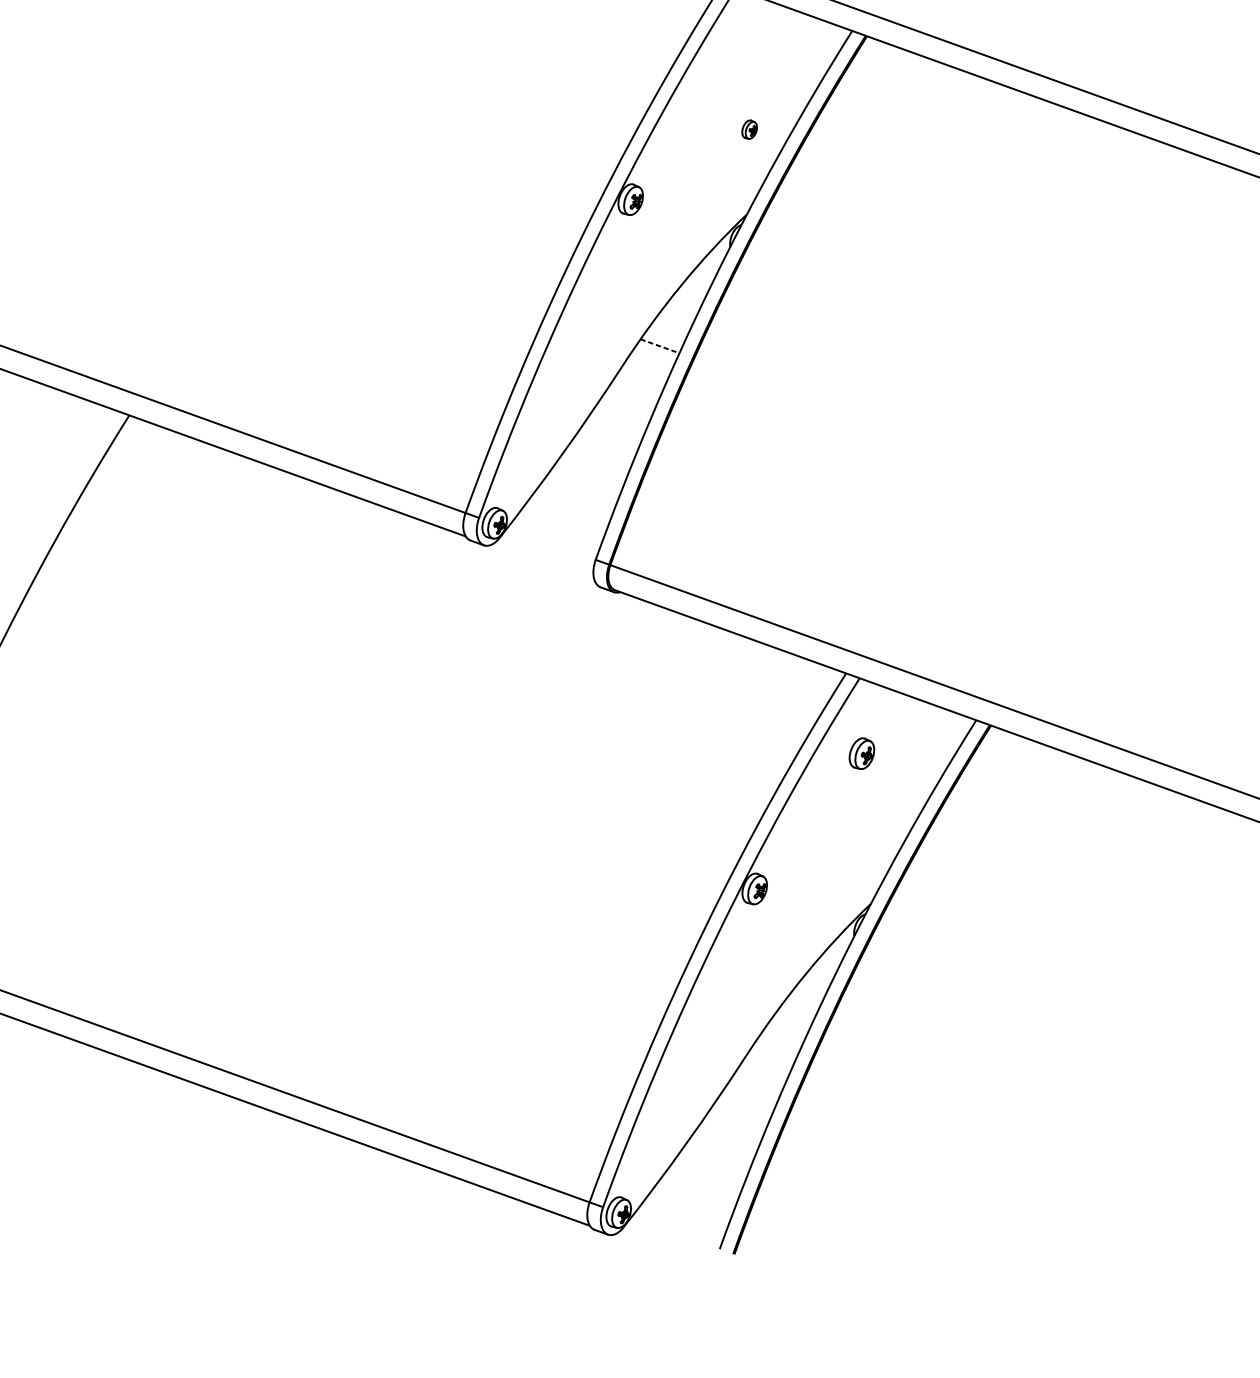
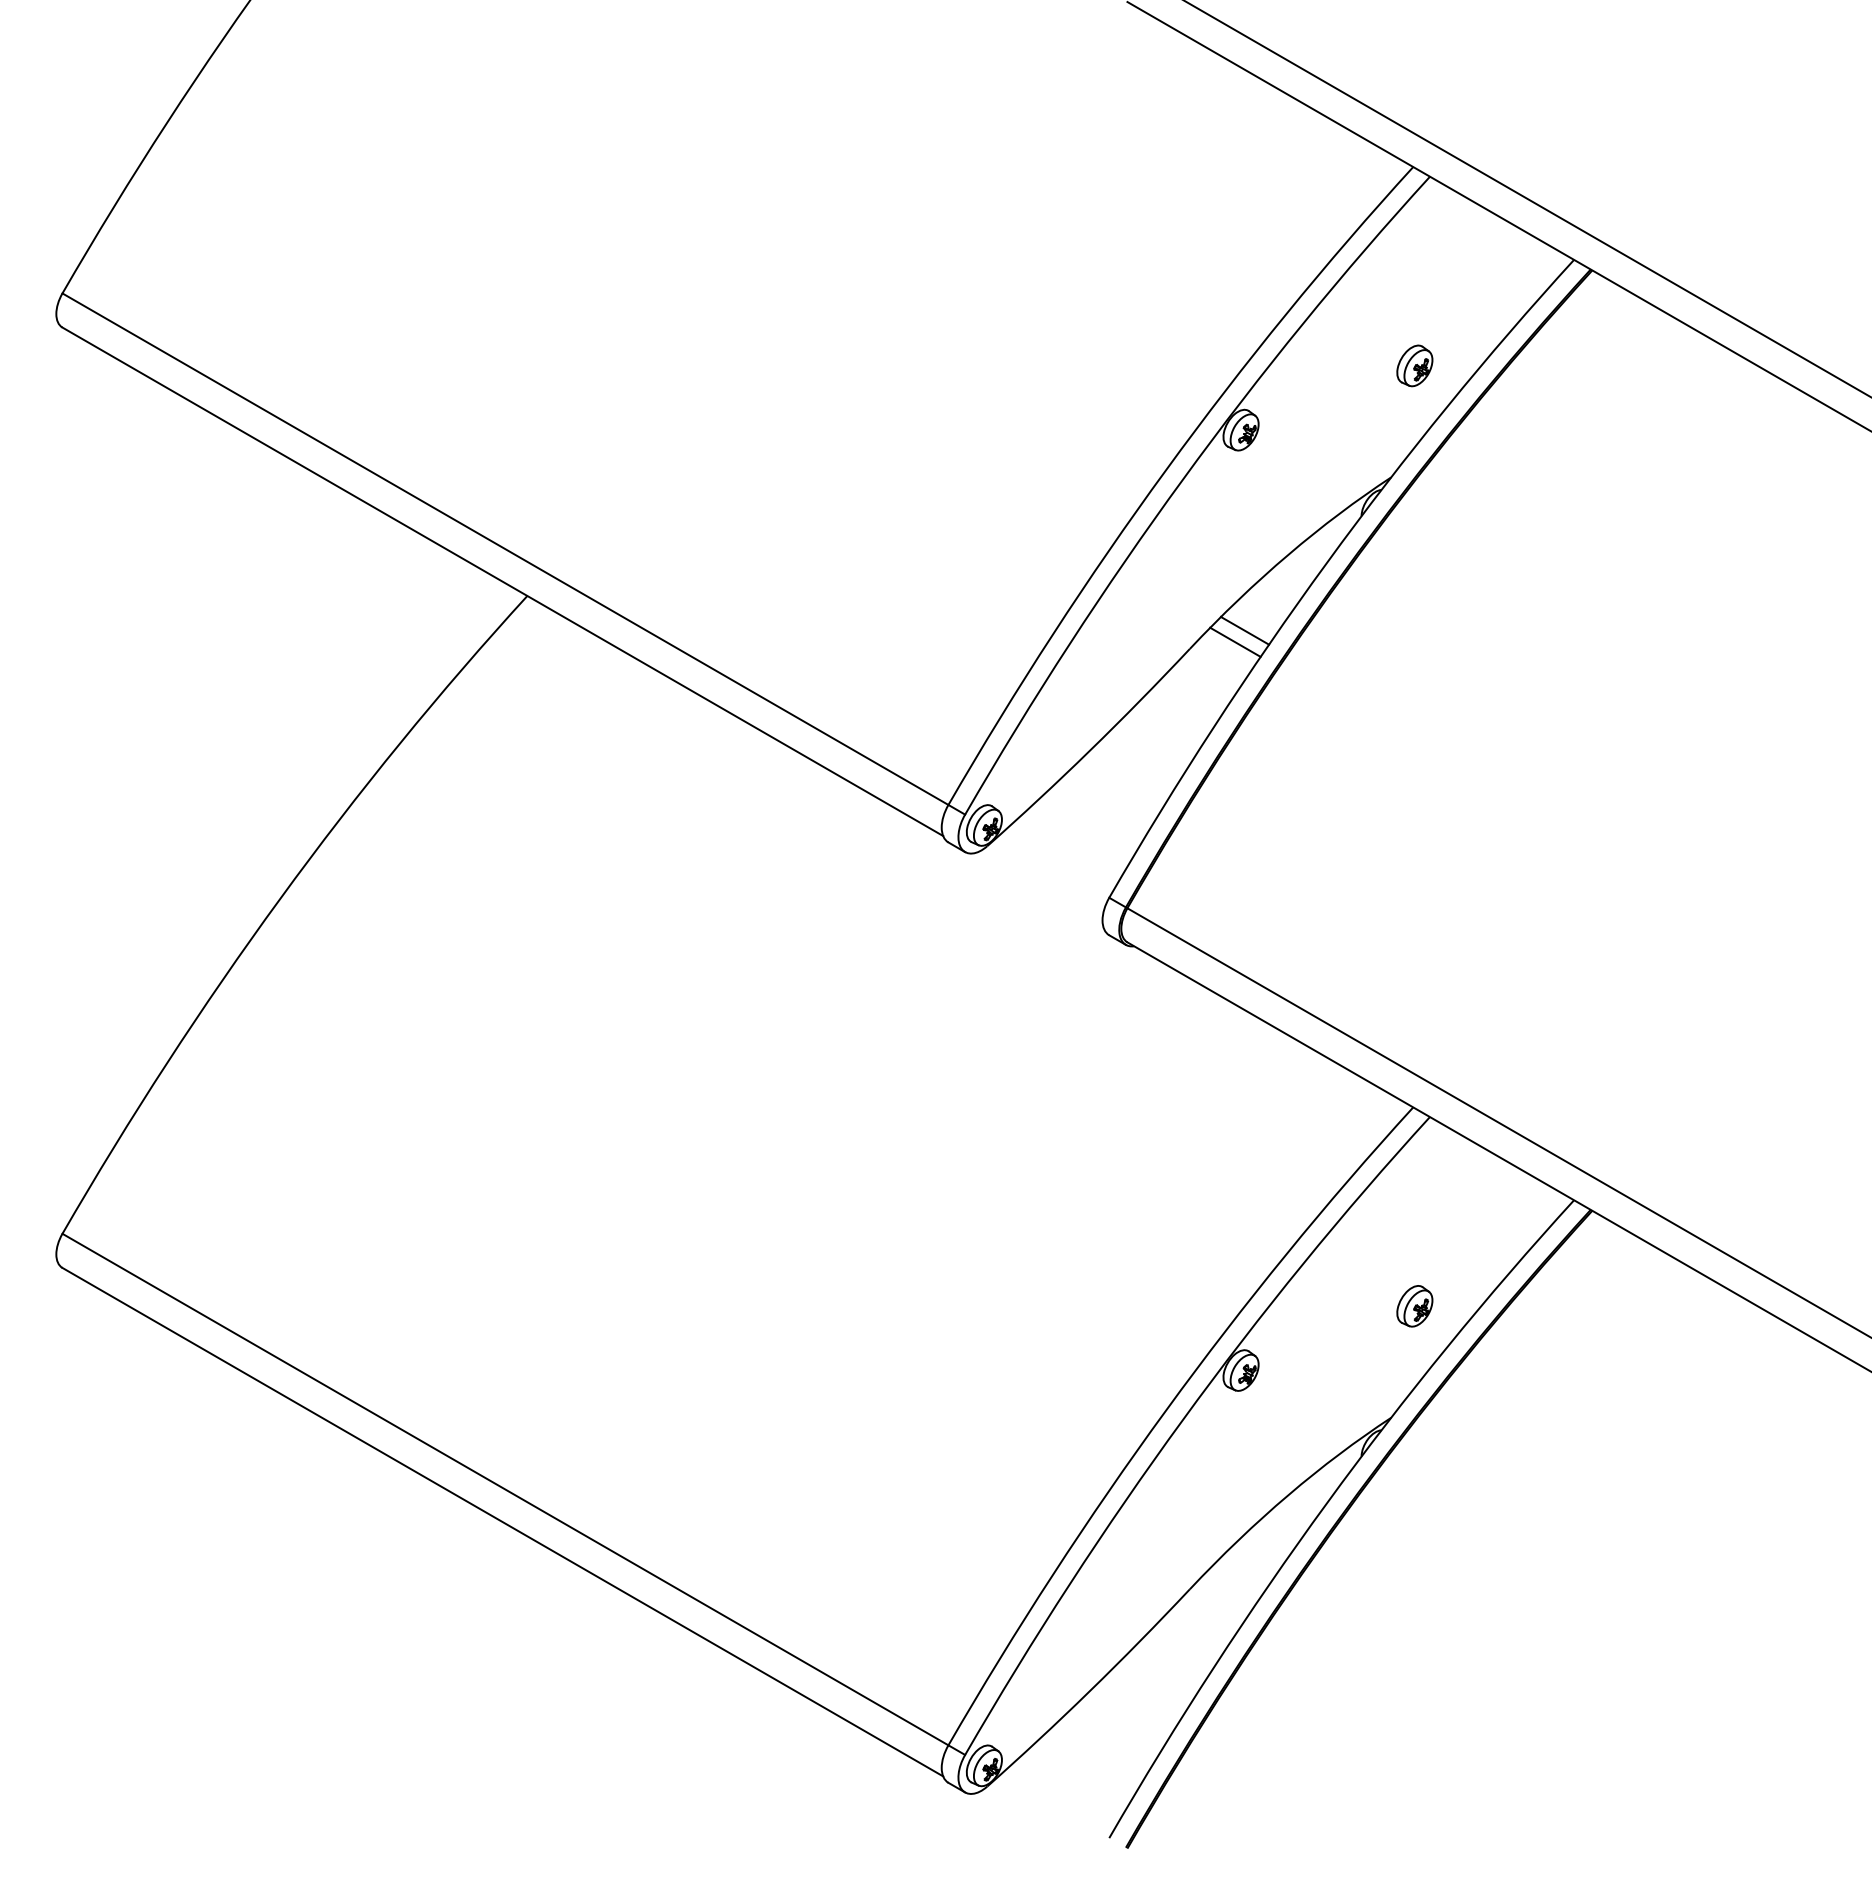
part: (749, 129) -> (1414, 365), size x1.67
line: (659, 346) -> (1244, 630), dashed -> solid
line: (654, 355) -> (1235, 641), added
part: (861, 753) -> (1414, 1306), moved

